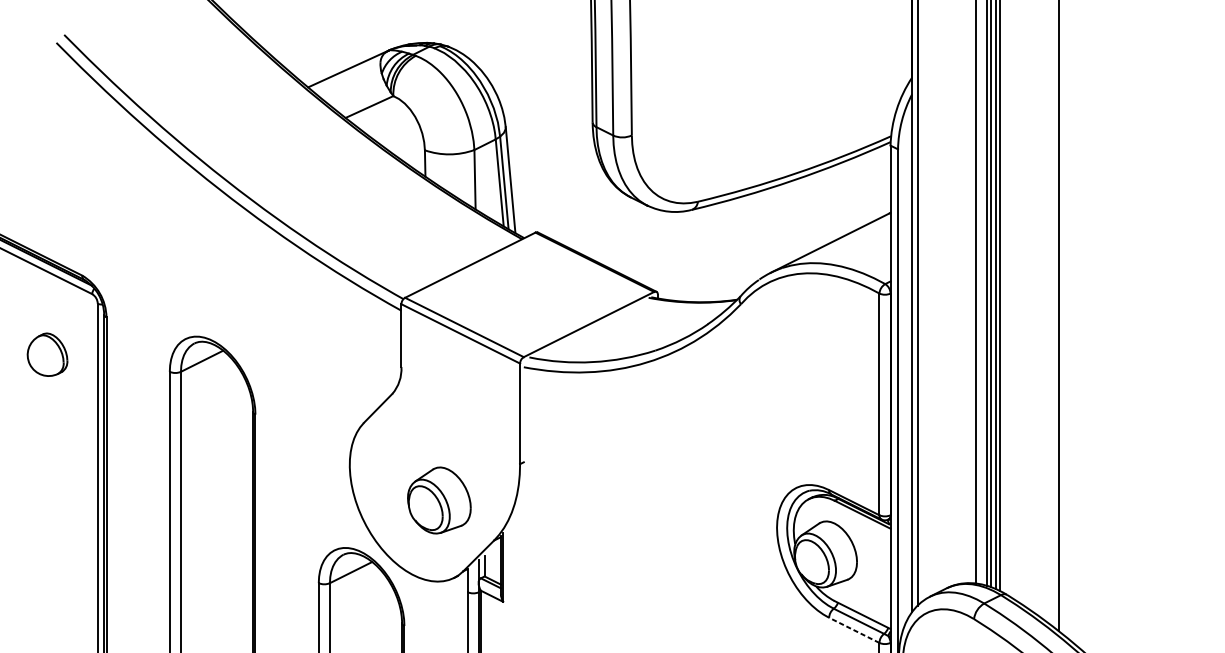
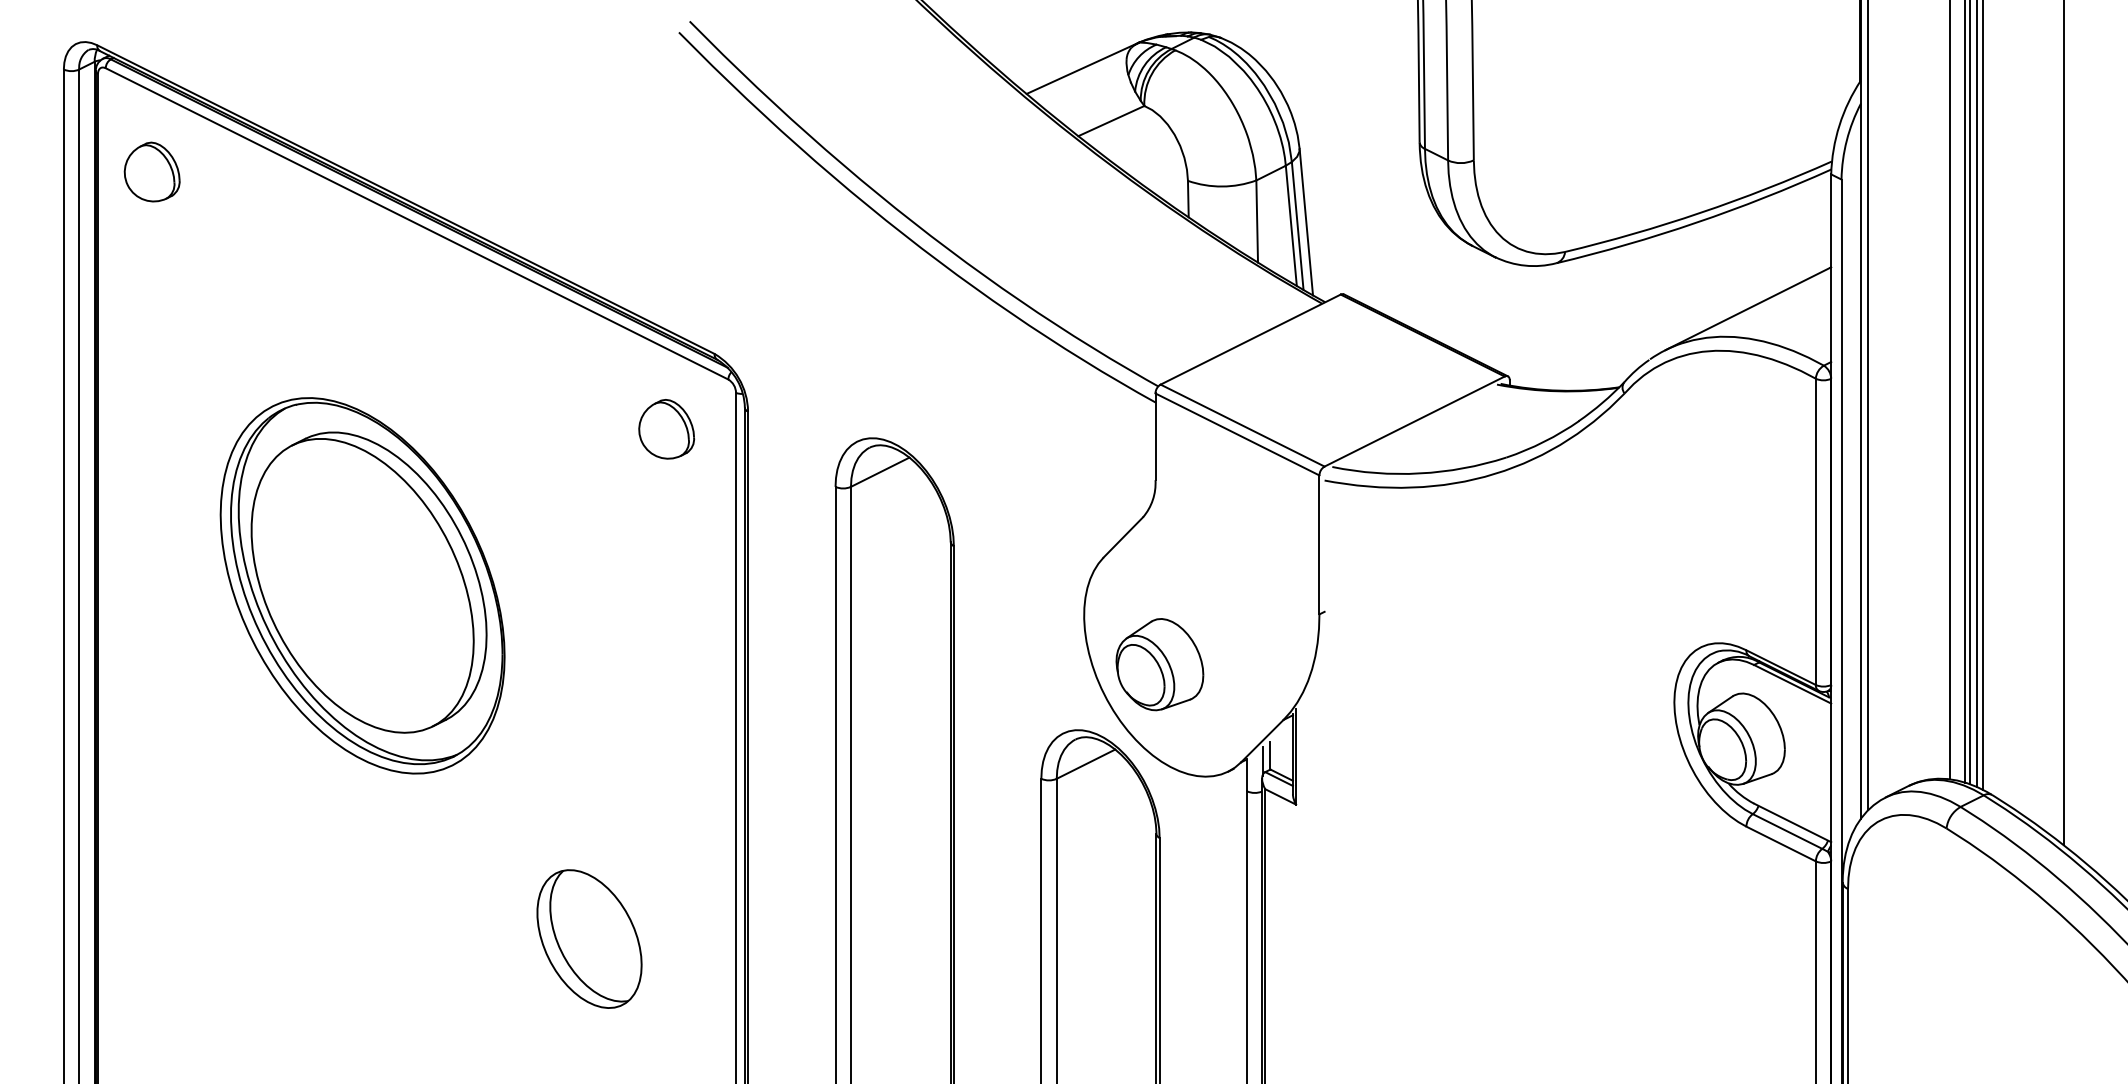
part: (47, 354) -> (666, 429), moved
part: (439, 500) -> (1159, 664), moved
line: (854, 629) -> (1781, 843), dashed -> solid

